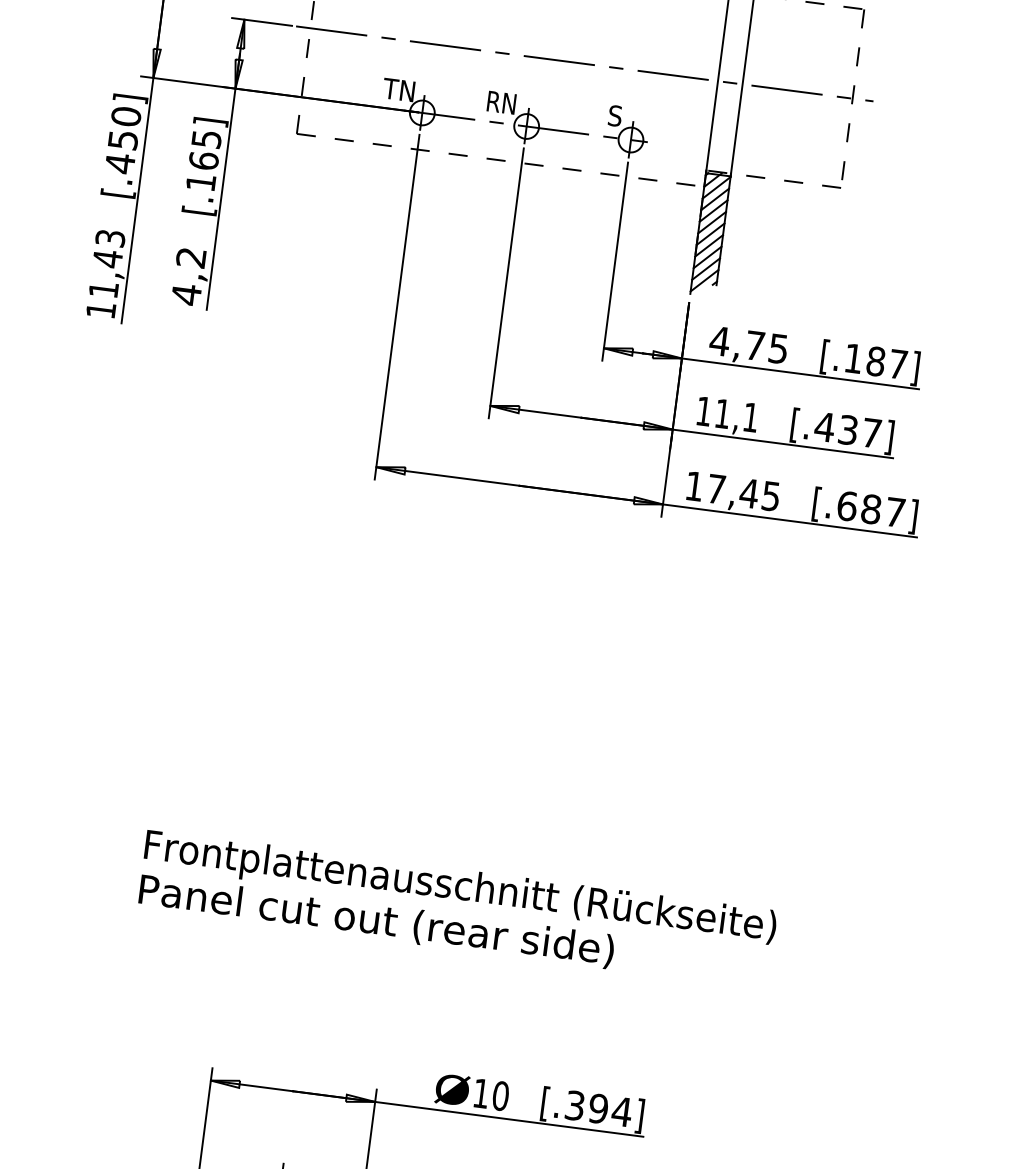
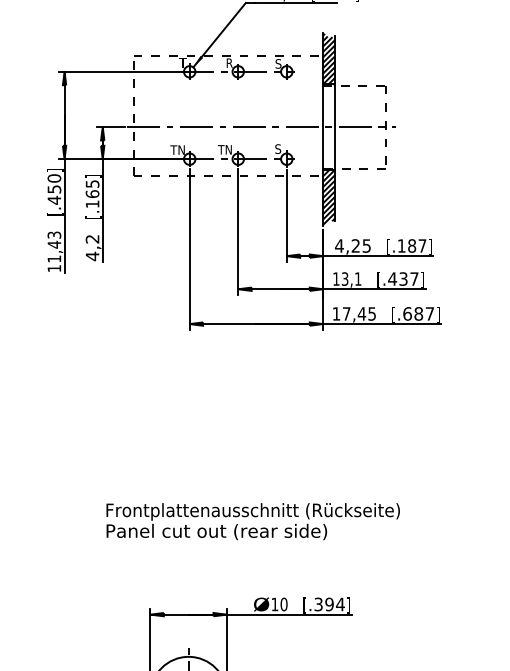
text: (499, 101) -> (224, 149), RN -> TN
text: (754, 344) -> (355, 245), 4,75 -> 4,25
text: (721, 412) -> (344, 278), 11,1 -> 13,1

